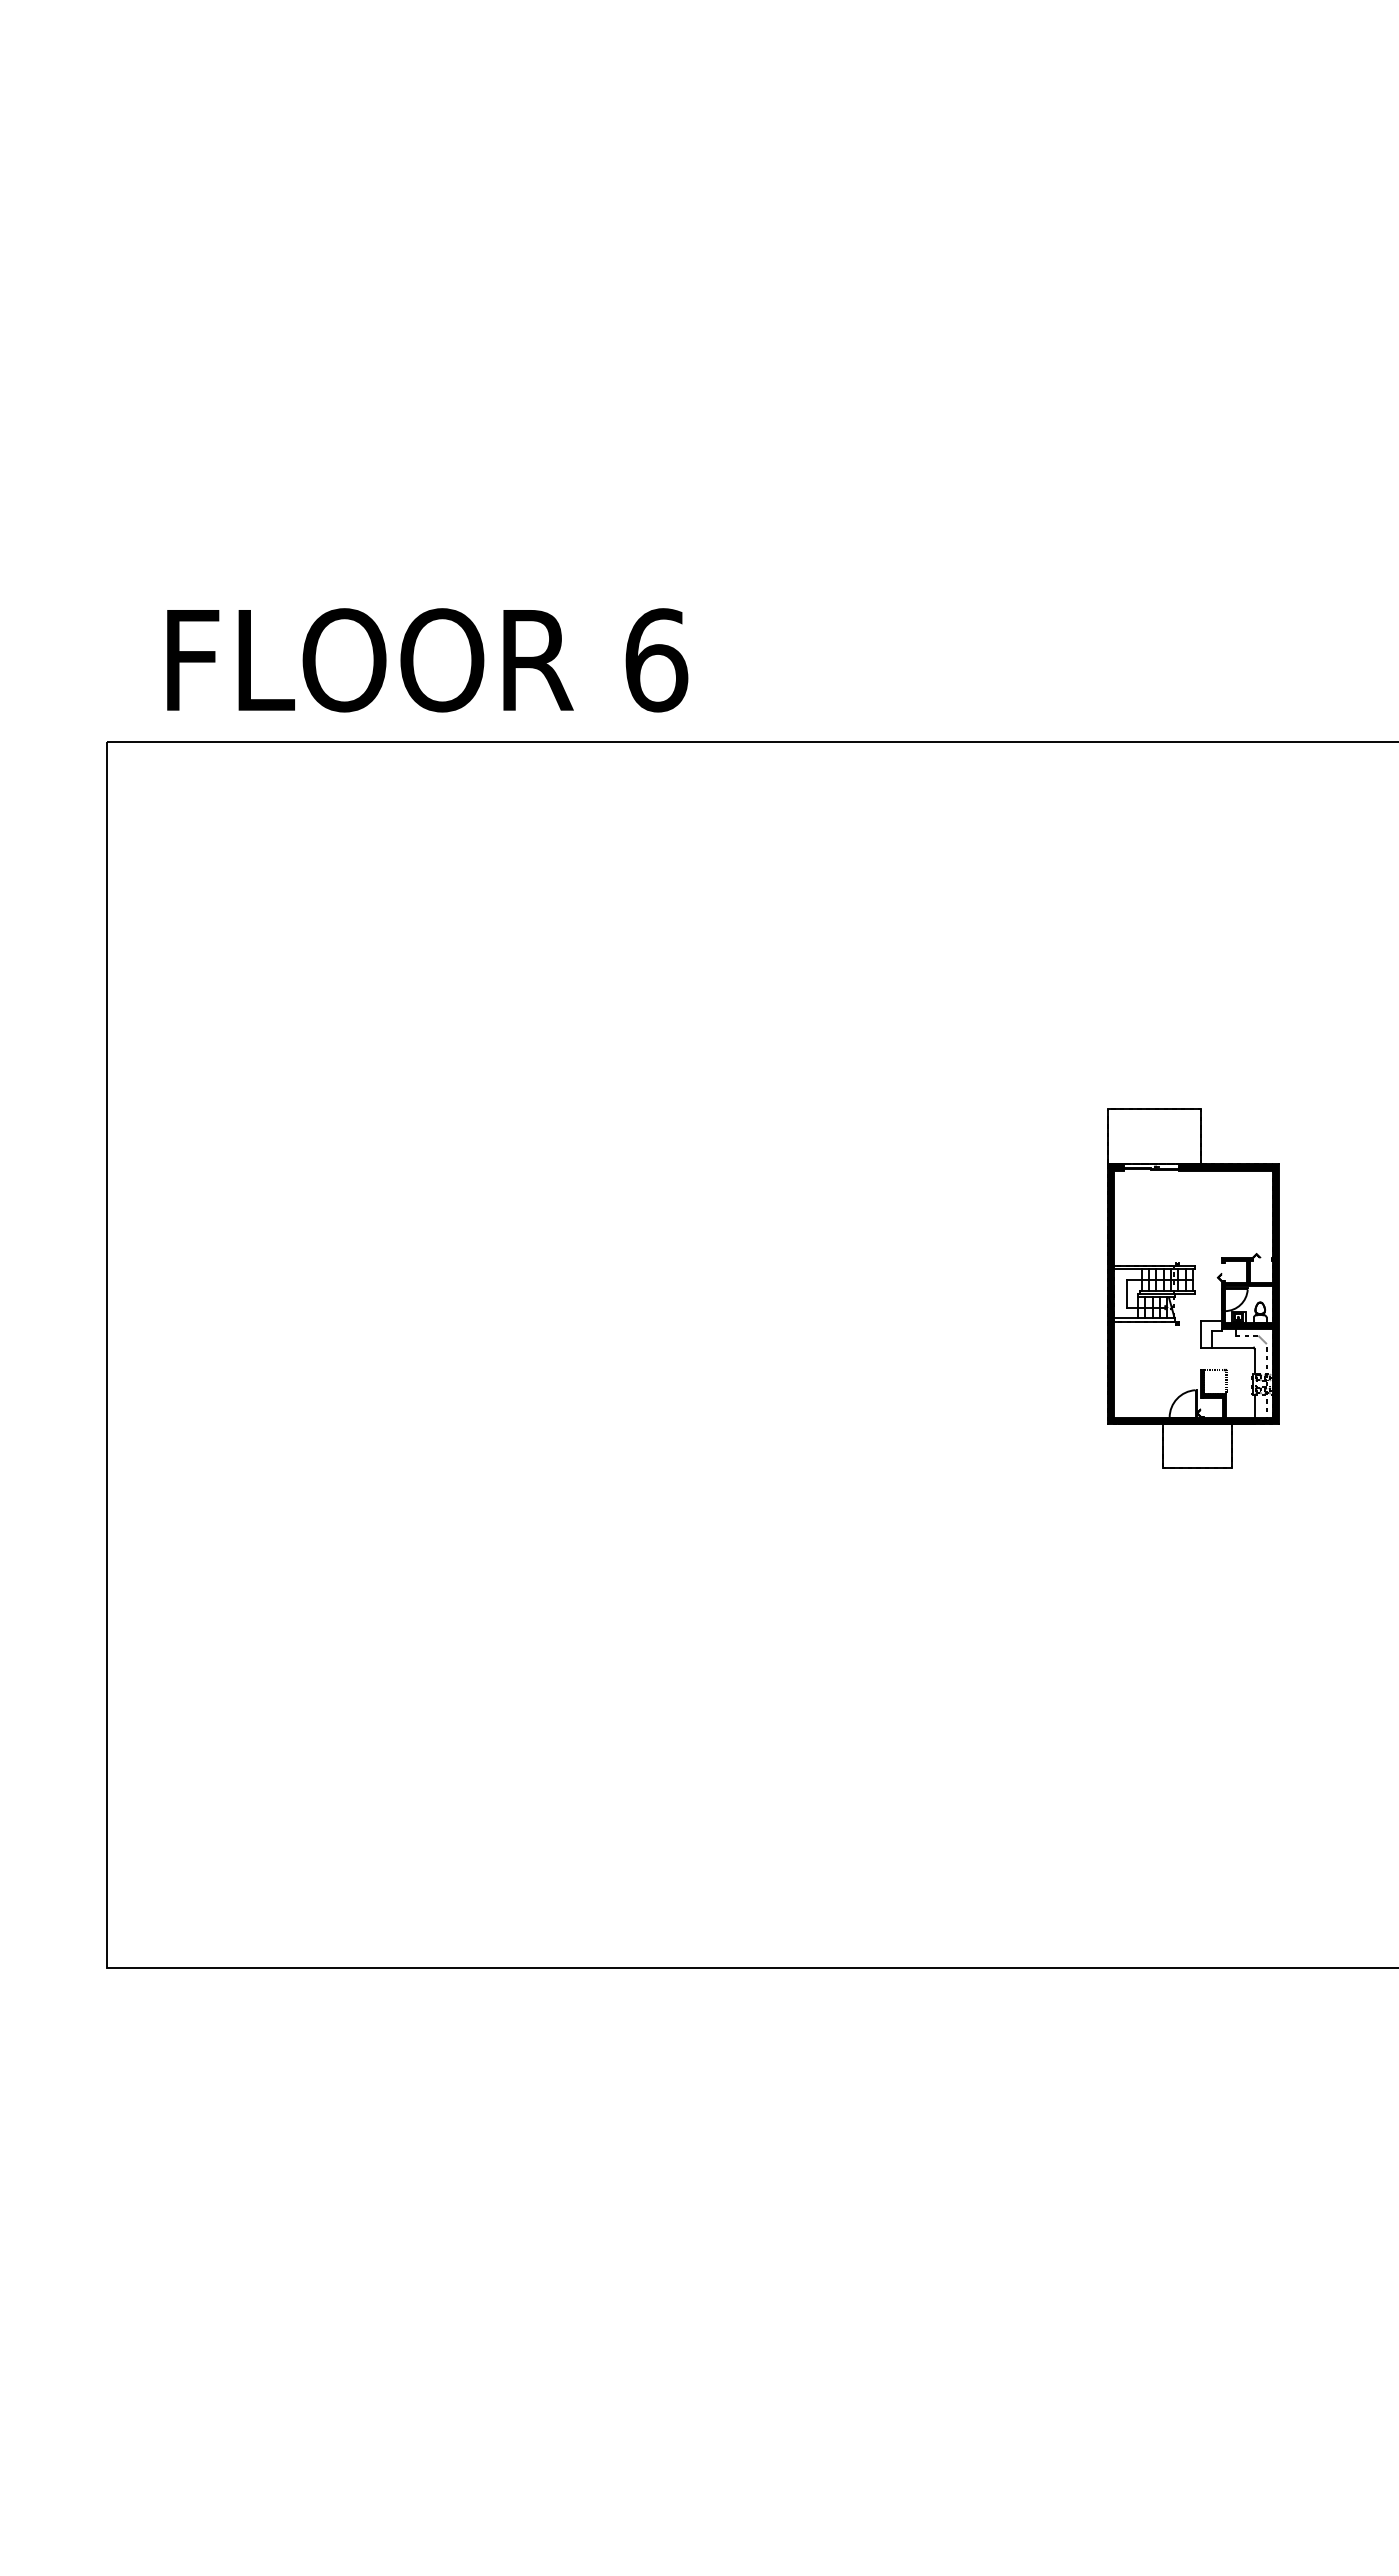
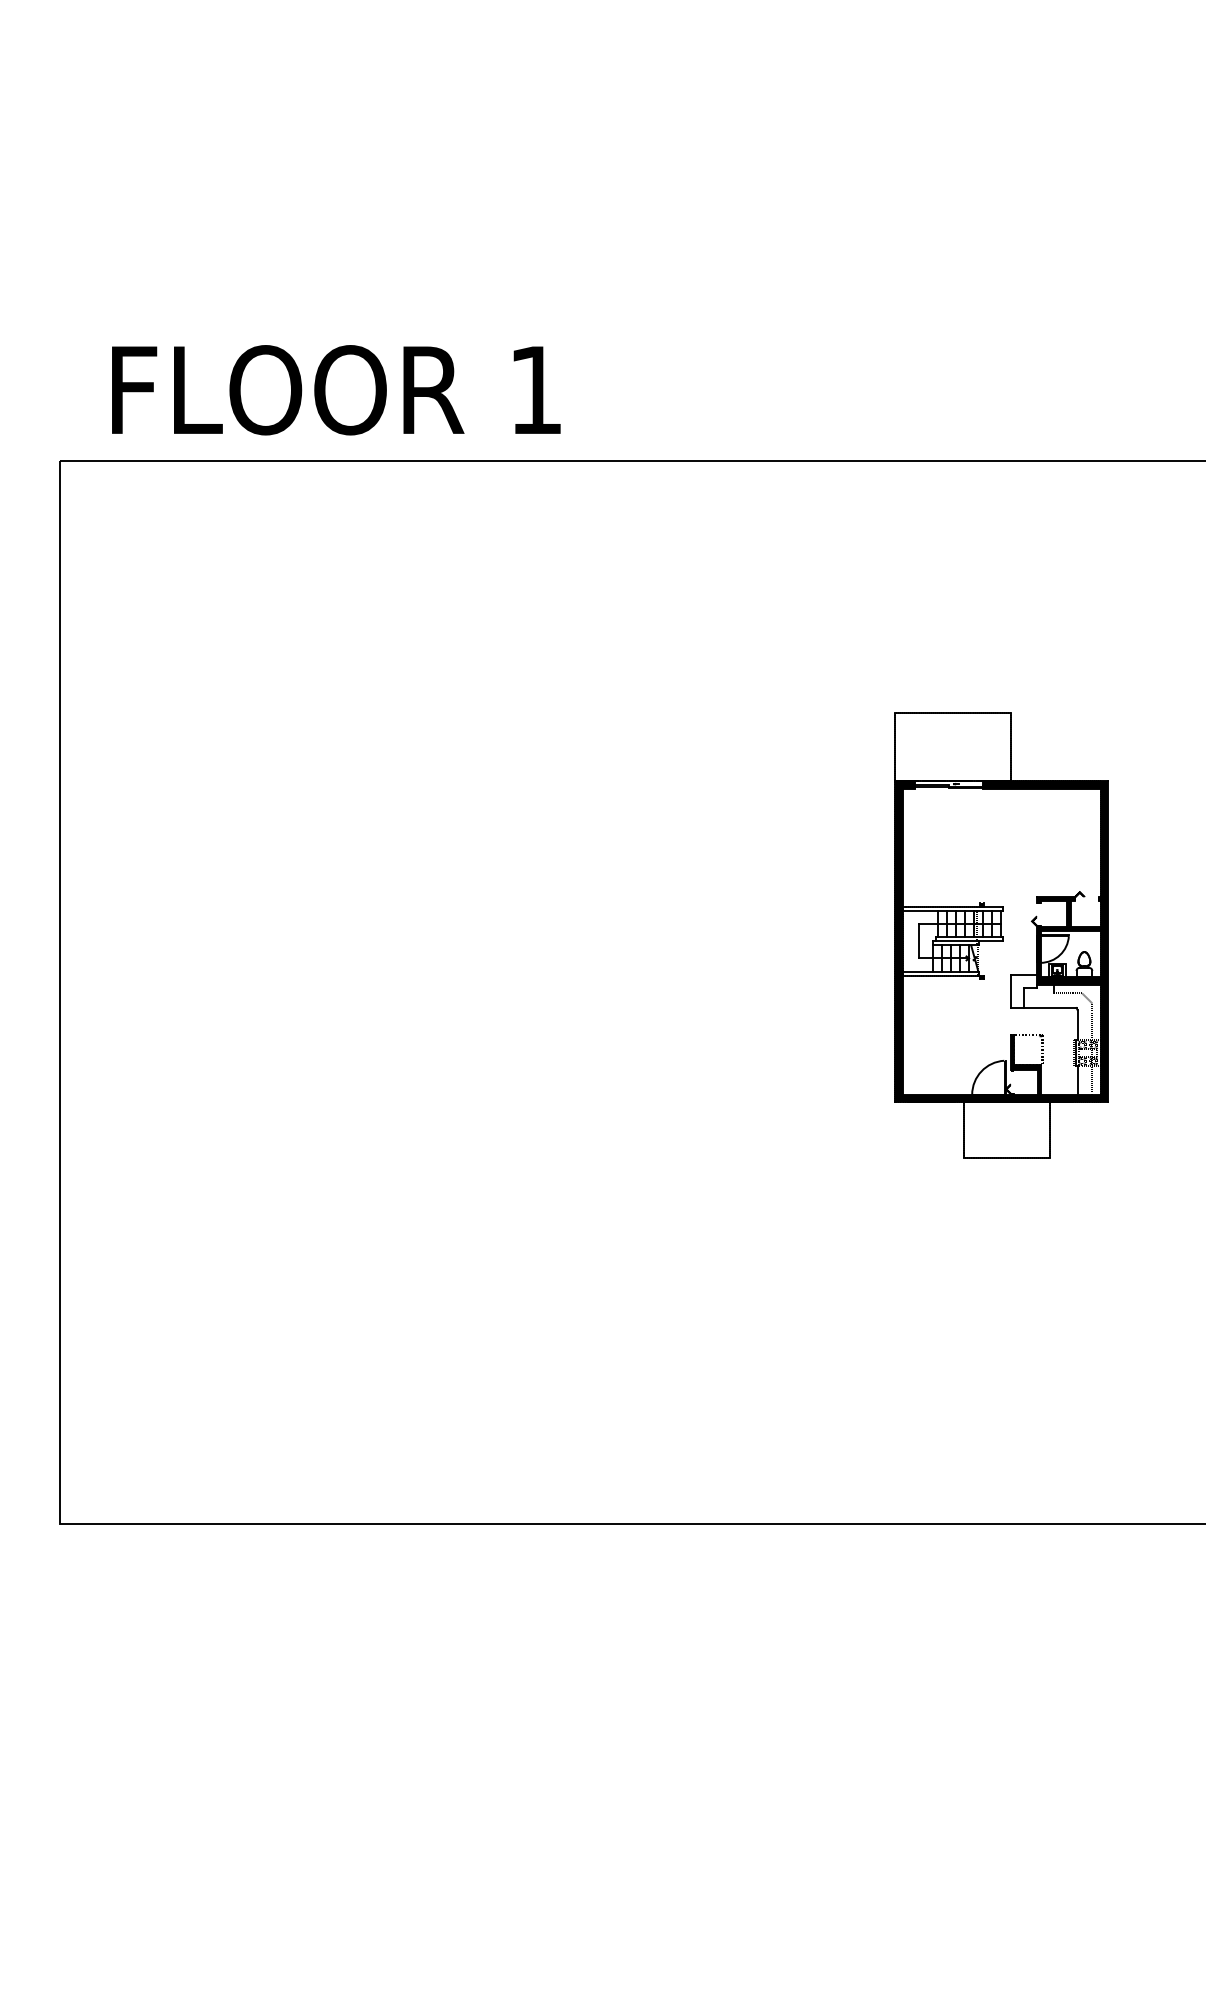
text: (656, 660) -> (536, 390), 6 -> 1
part: (1193, 1288) -> (1001, 934), size x1.43

